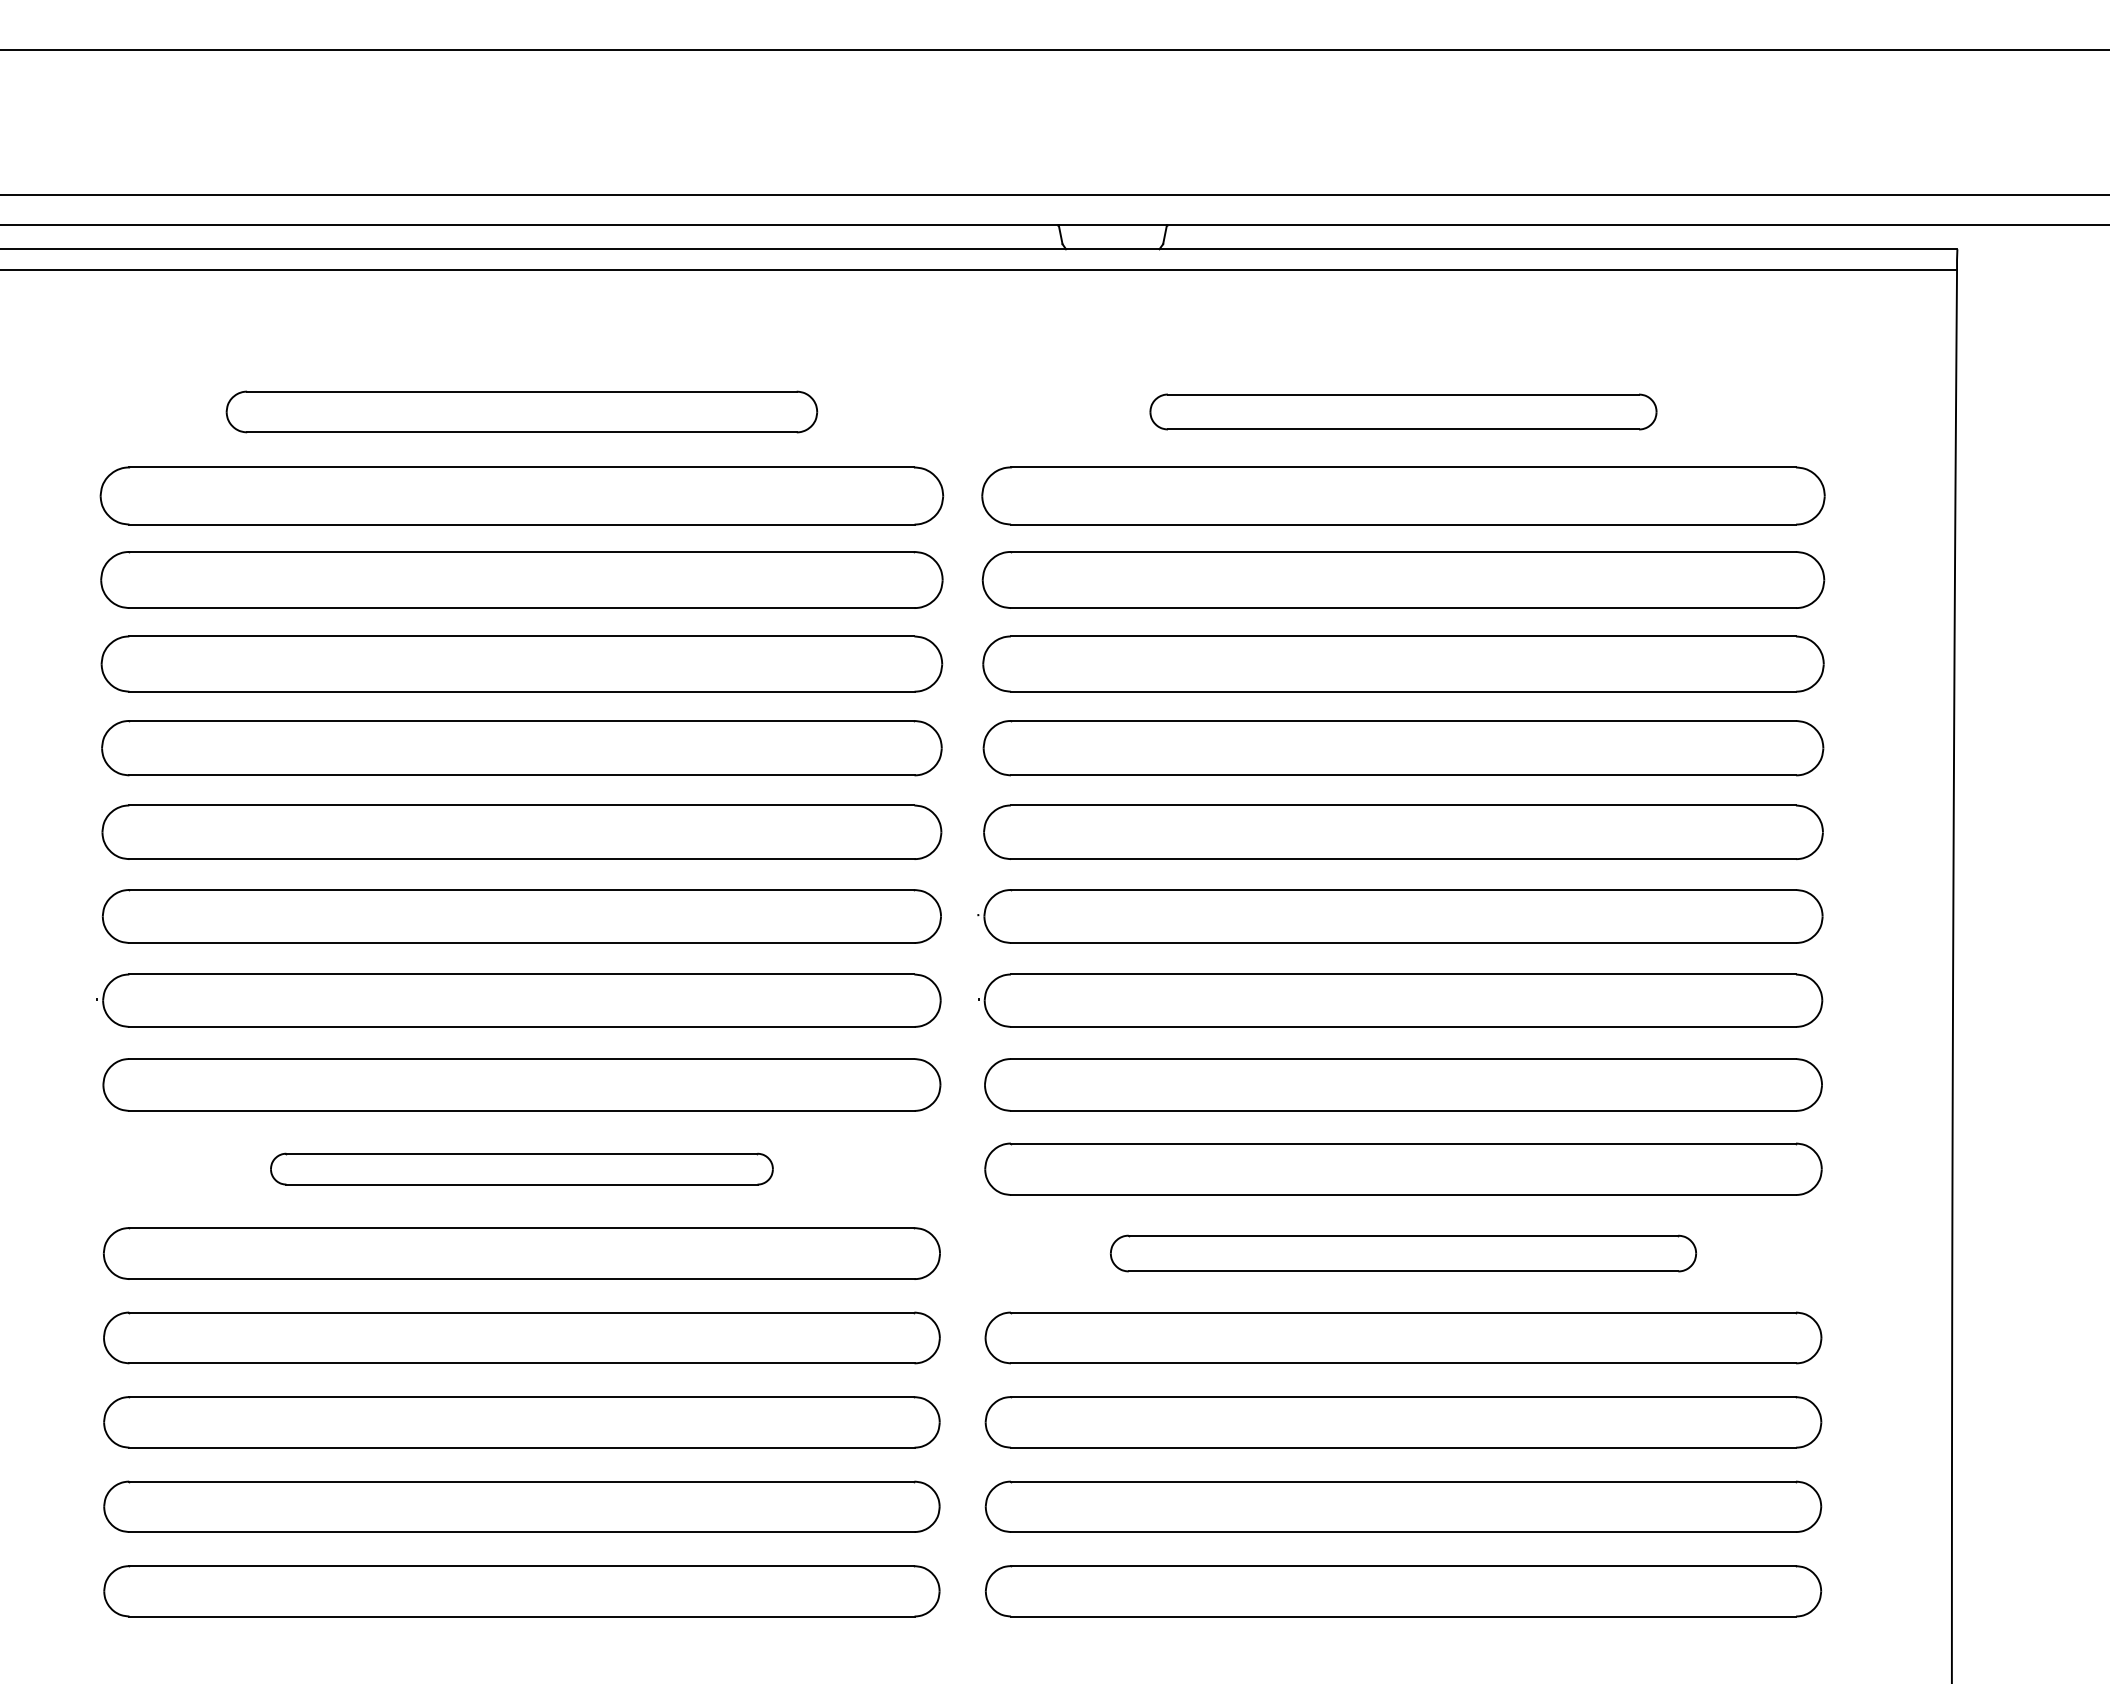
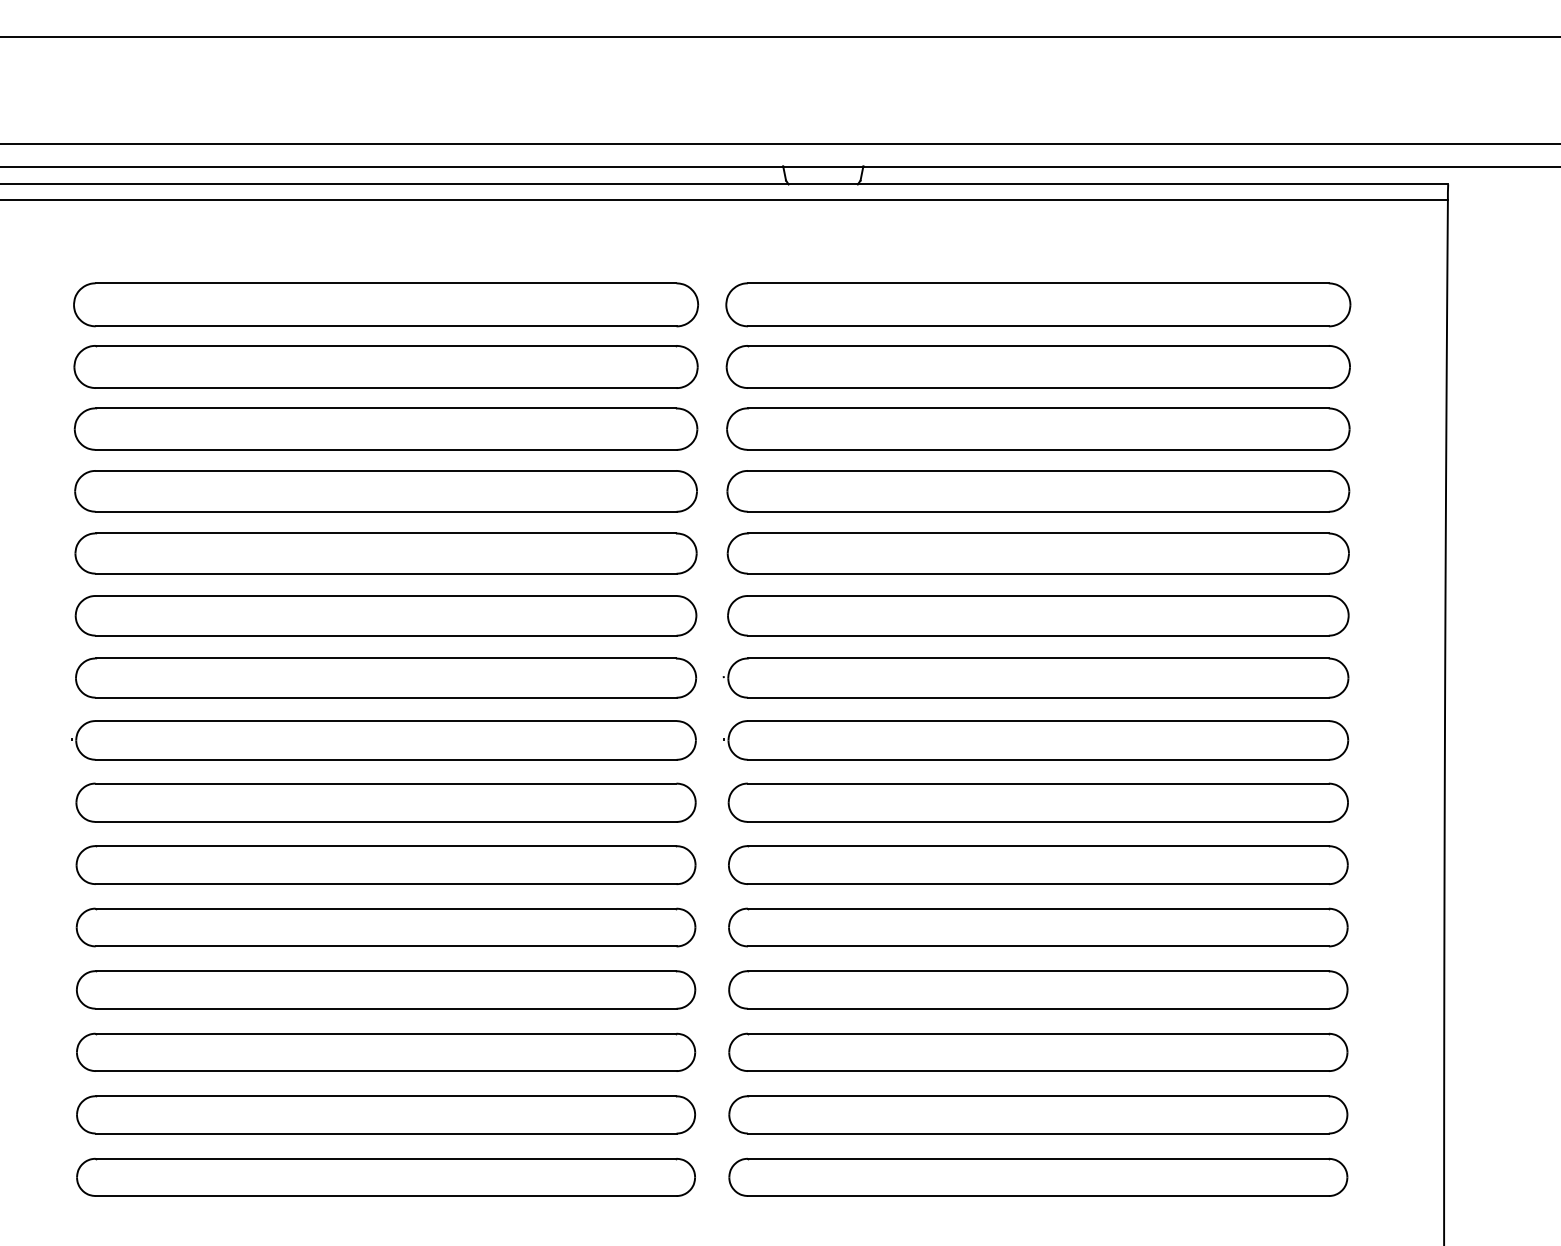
part: (521, 411) -> (385, 304), size x1.43
part: (1403, 411) -> (1038, 304), size x1.67
part: (521, 1168) -> (385, 864), size x1.67
part: (1403, 1253) -> (1038, 927), size x1.43

